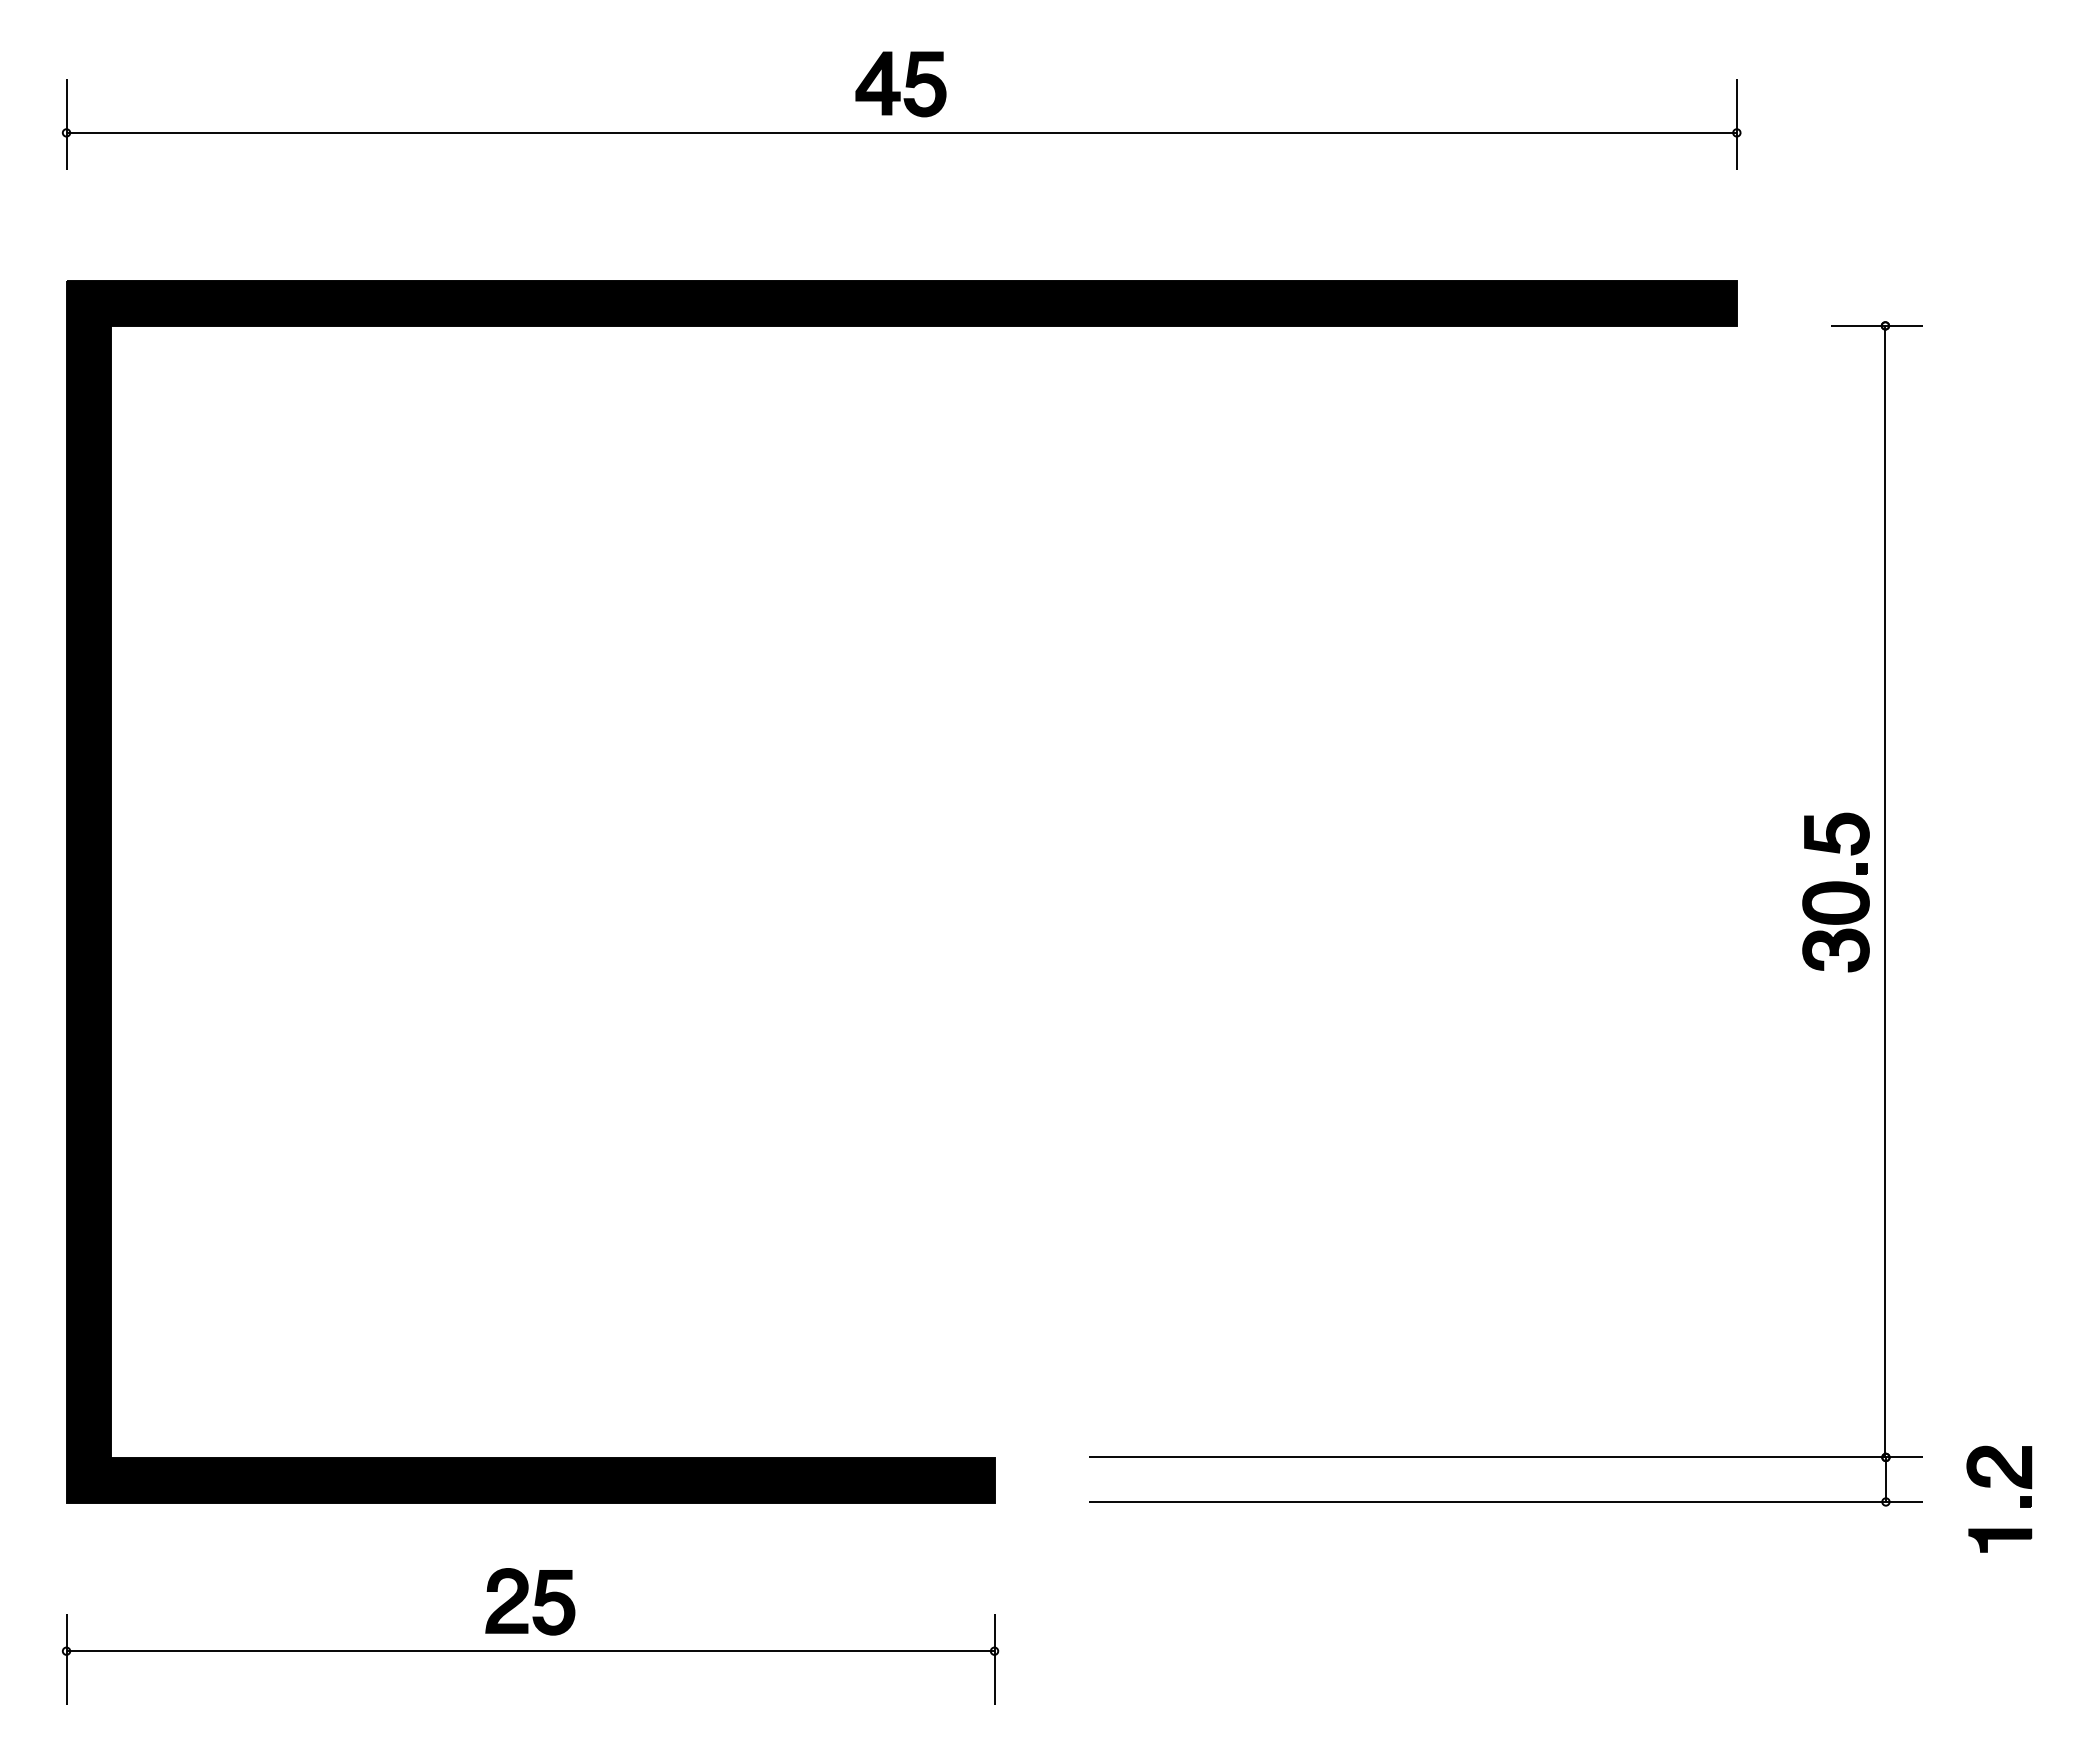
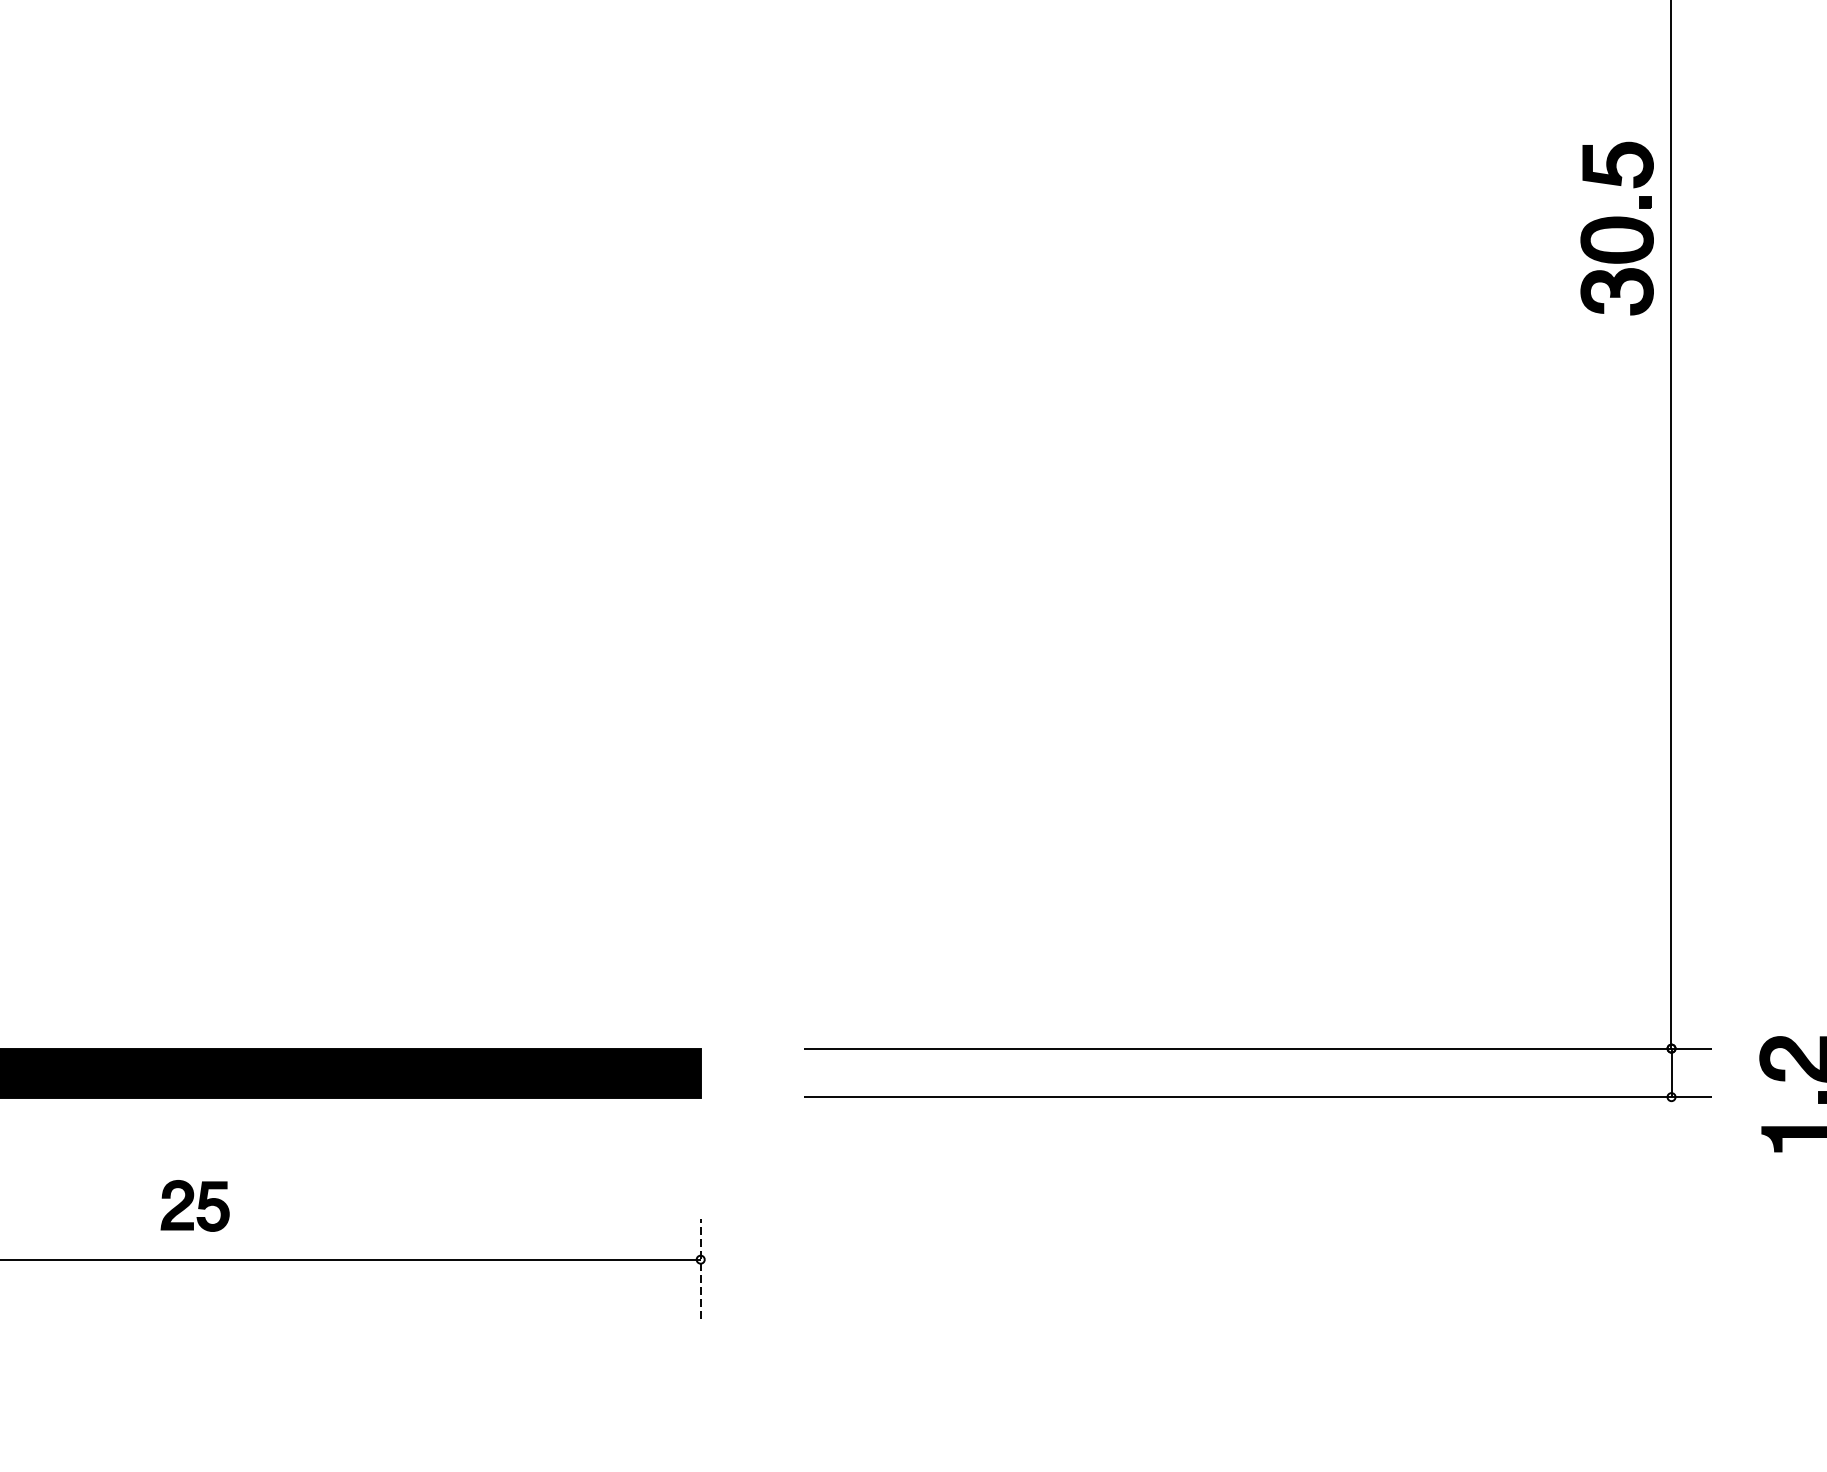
part: (1835, 892) -> (1616, 228), moved
part: (530, 1601) -> (195, 1205), size x0.7
line: (994, 1659) -> (700, 1268), solid -> dashed

